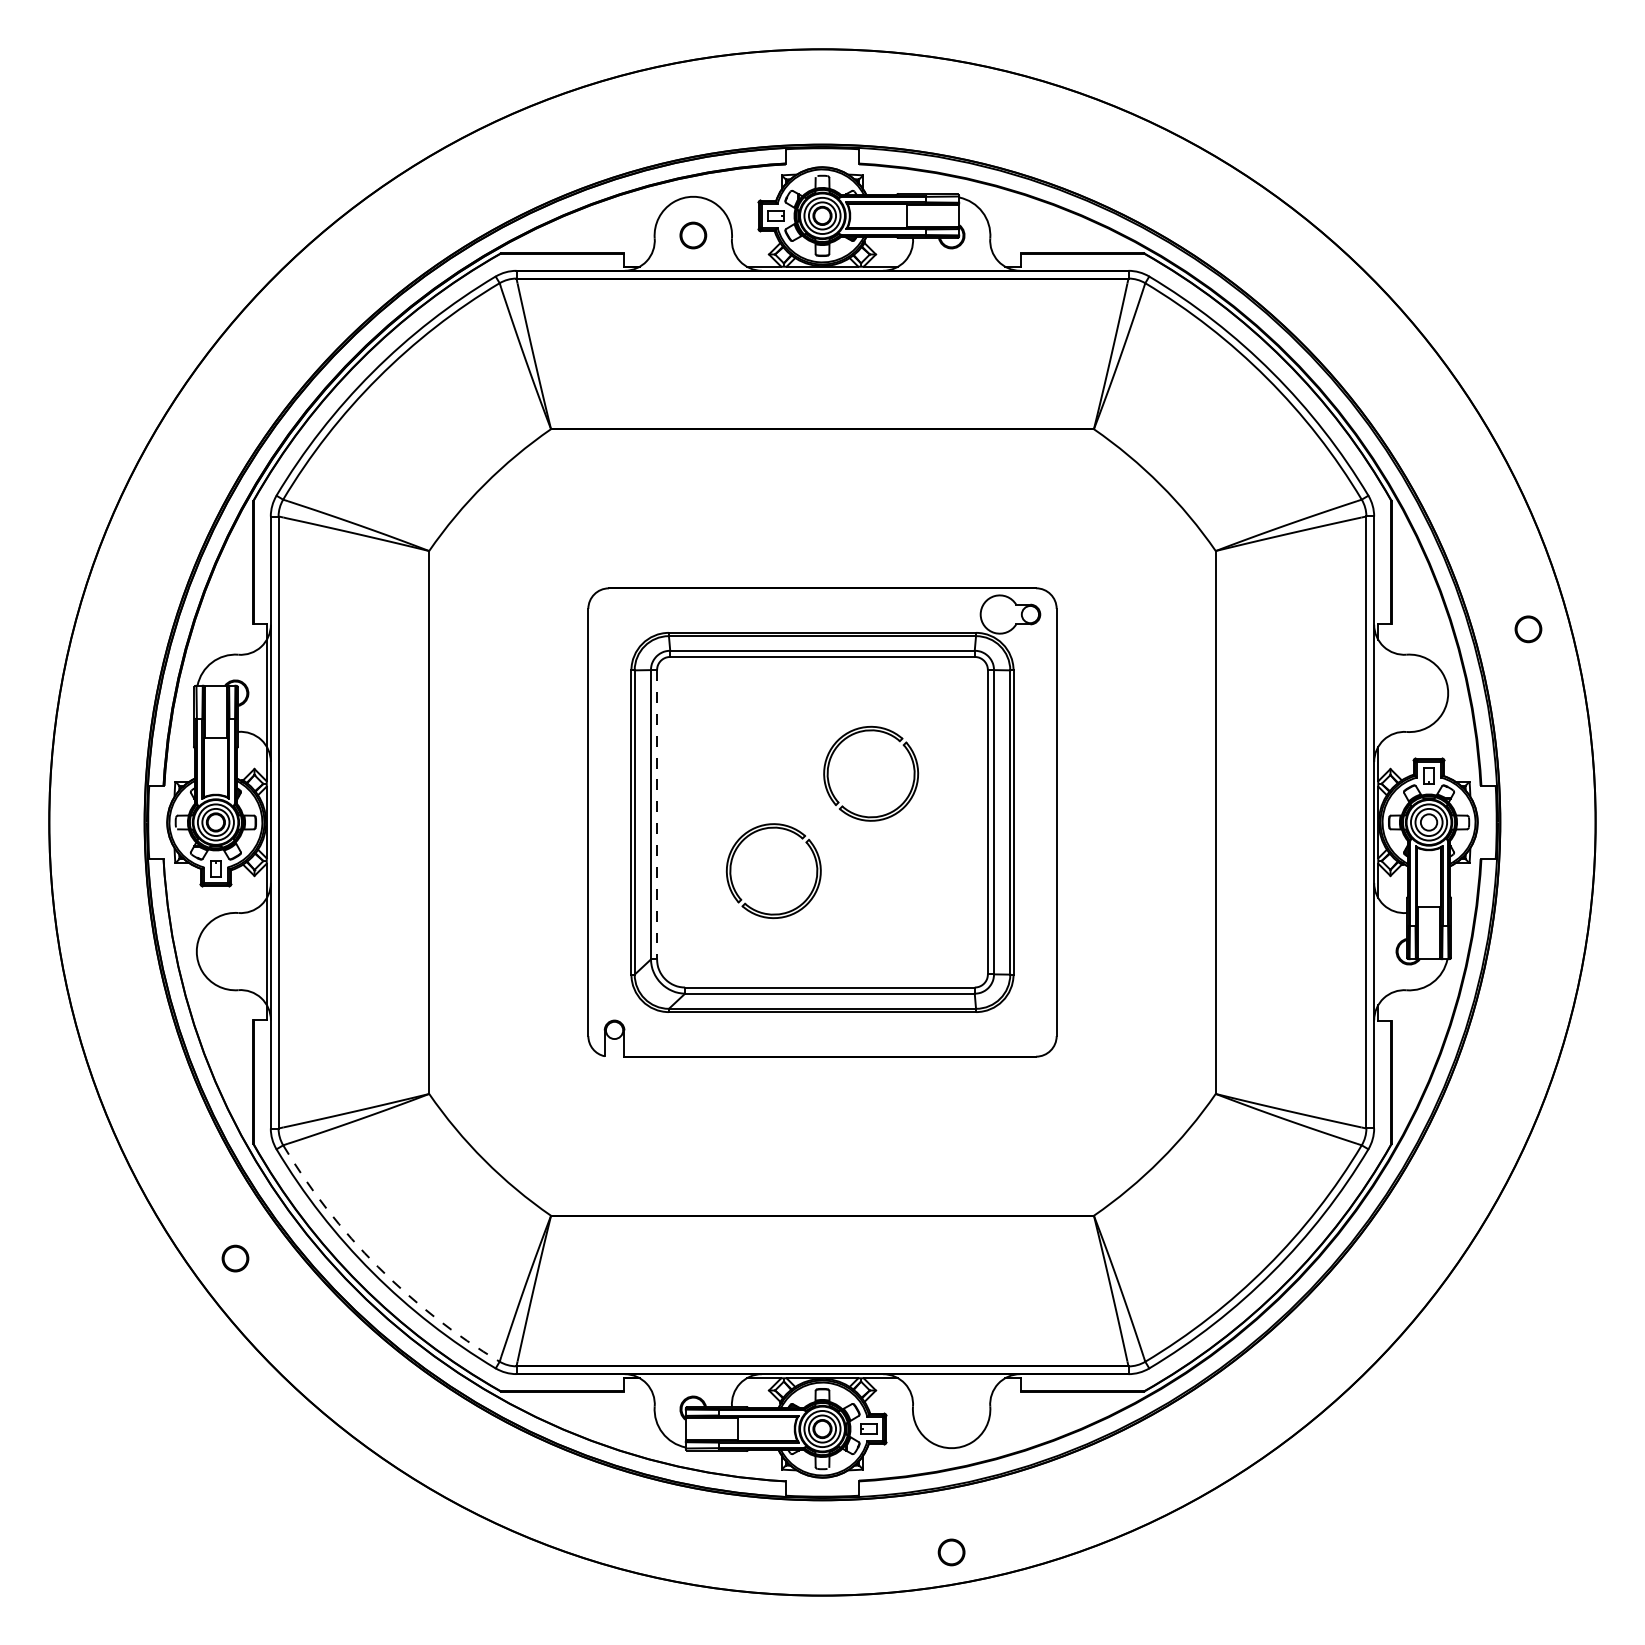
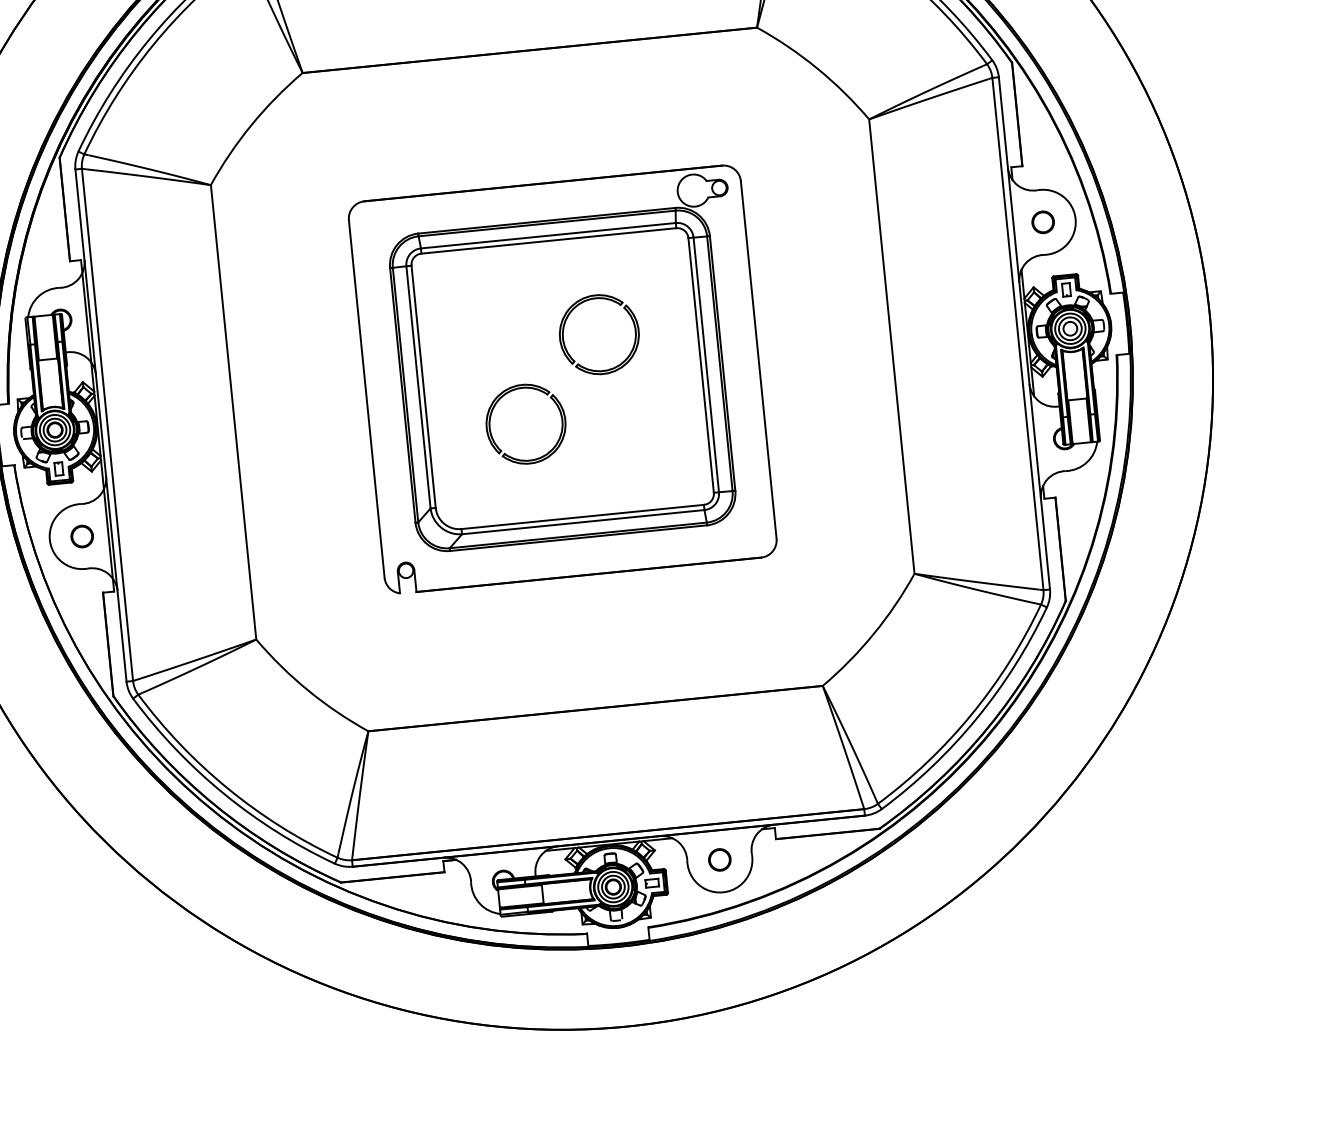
part: (1528, 629) -> (1043, 222), moved
line: (657, 814) -> (423, 386), dashed -> solid
part: (235, 1258) -> (82, 536), moved
arc: (378, 1266) -> (228, 788), dashed -> solid
part: (951, 1552) -> (719, 859), moved

